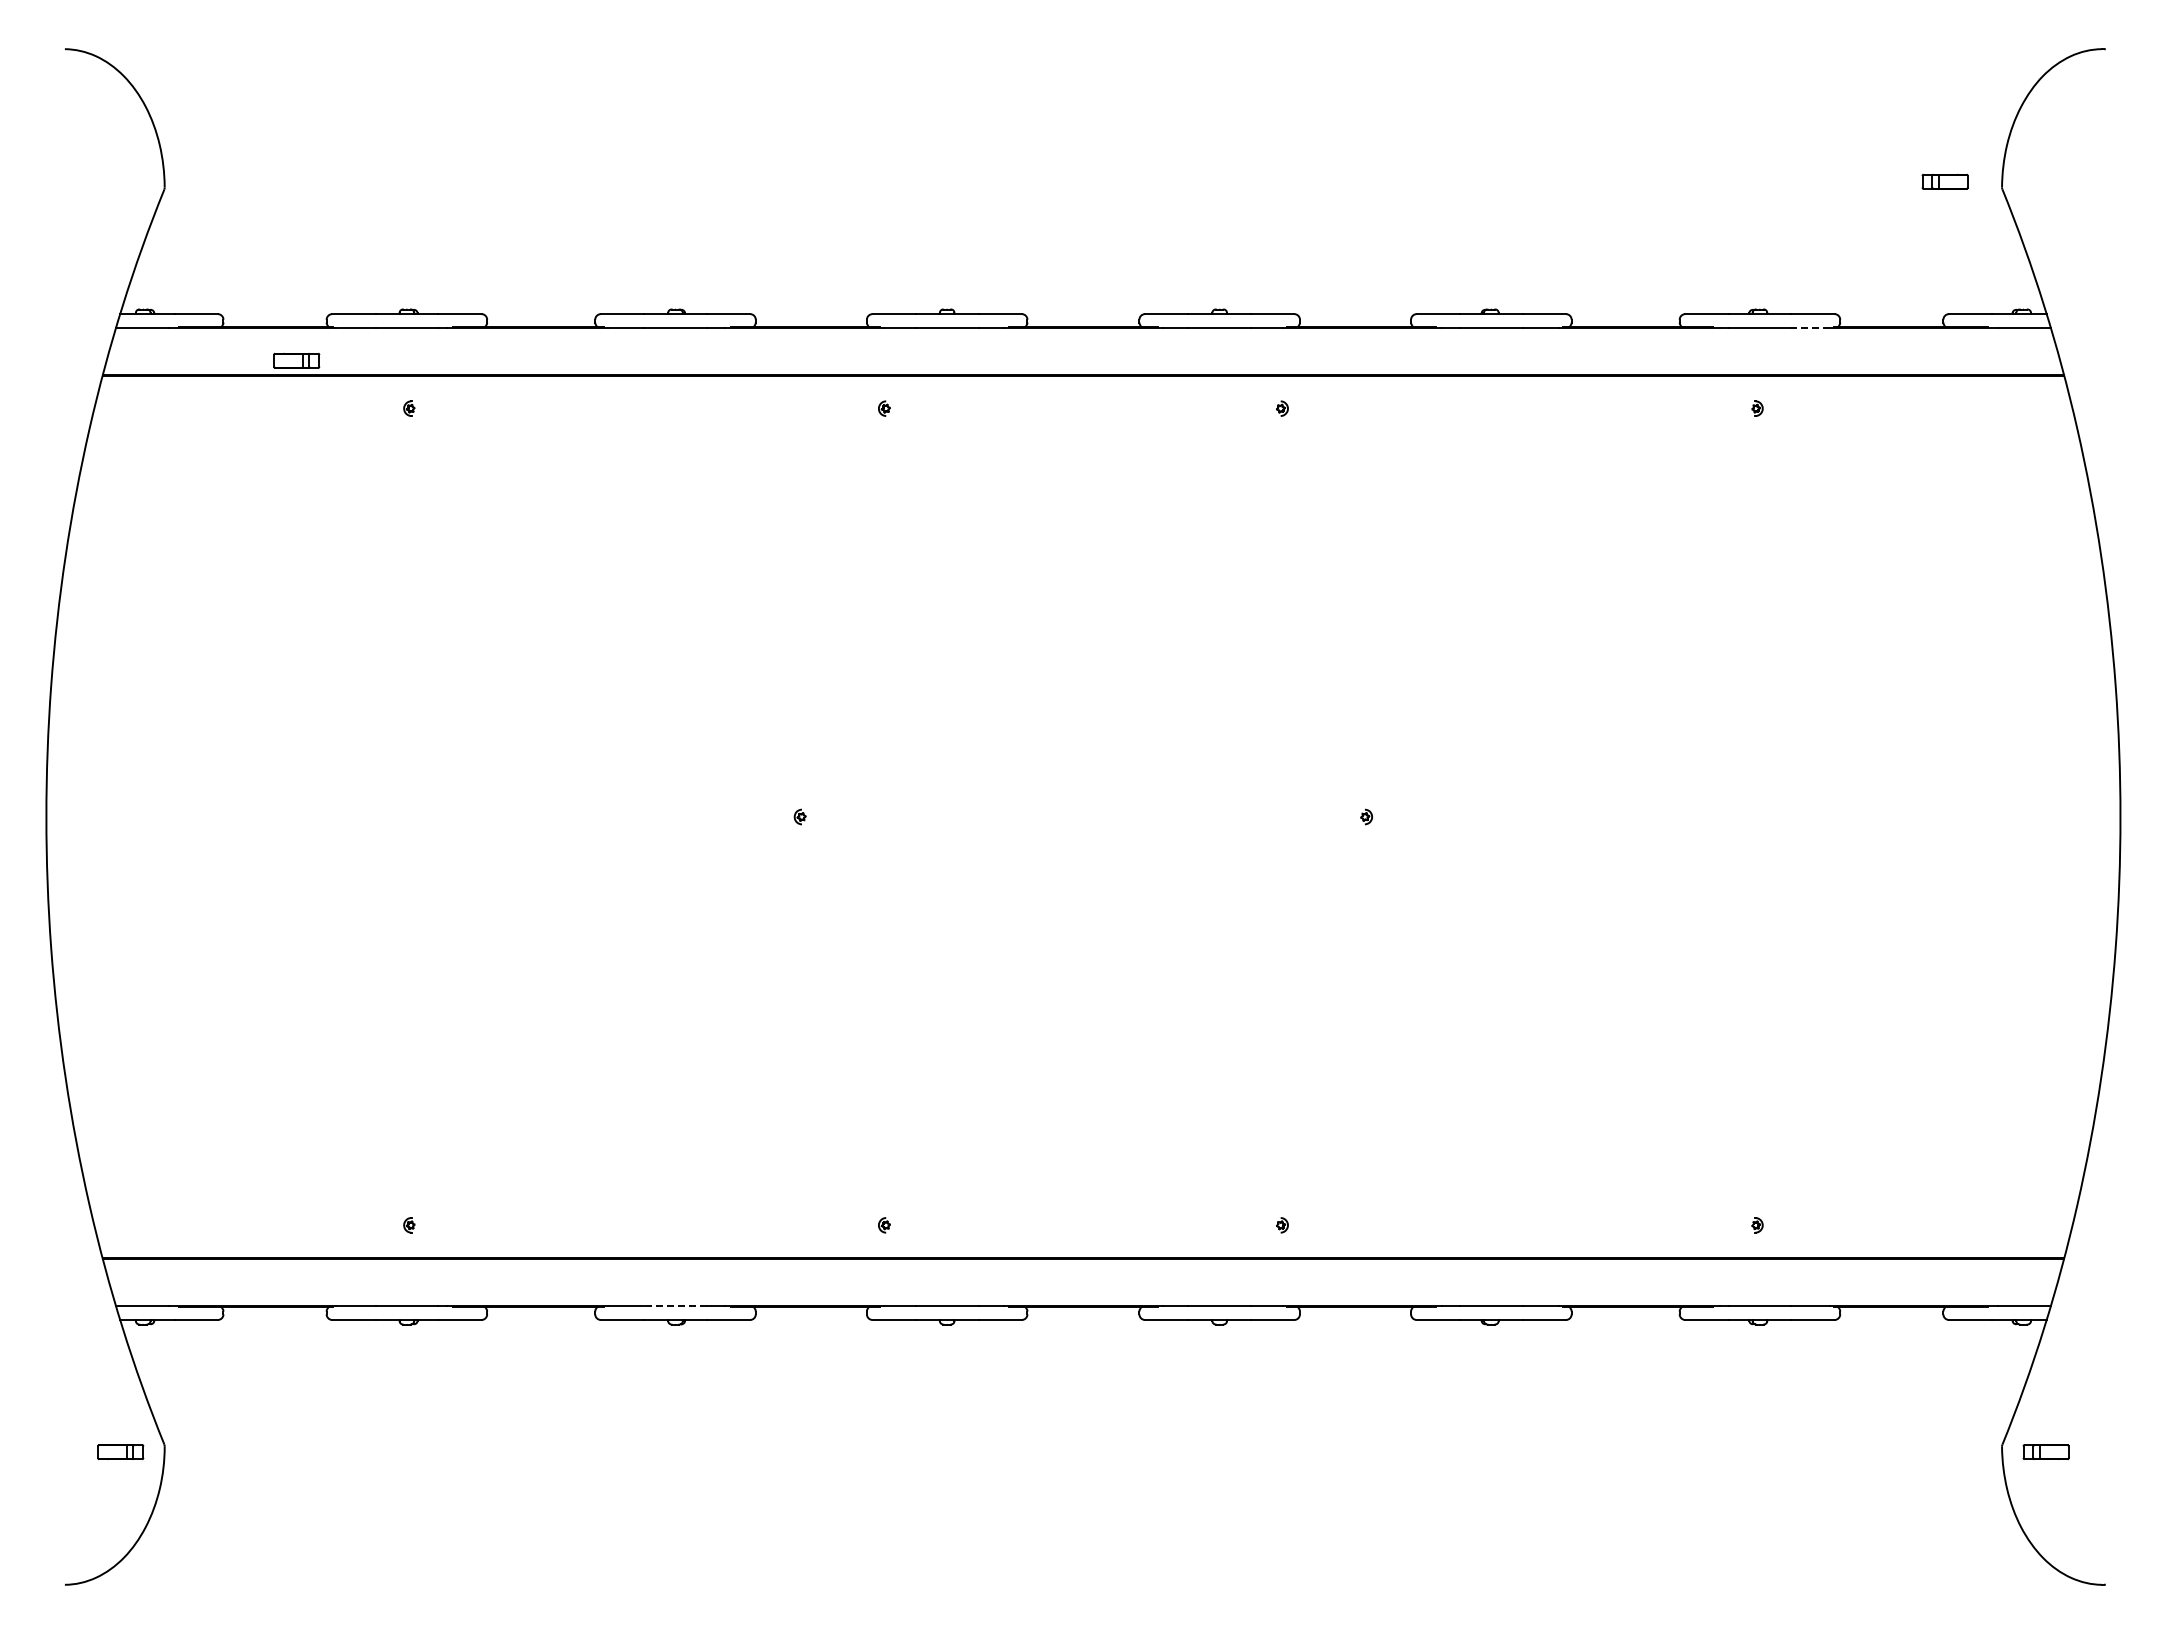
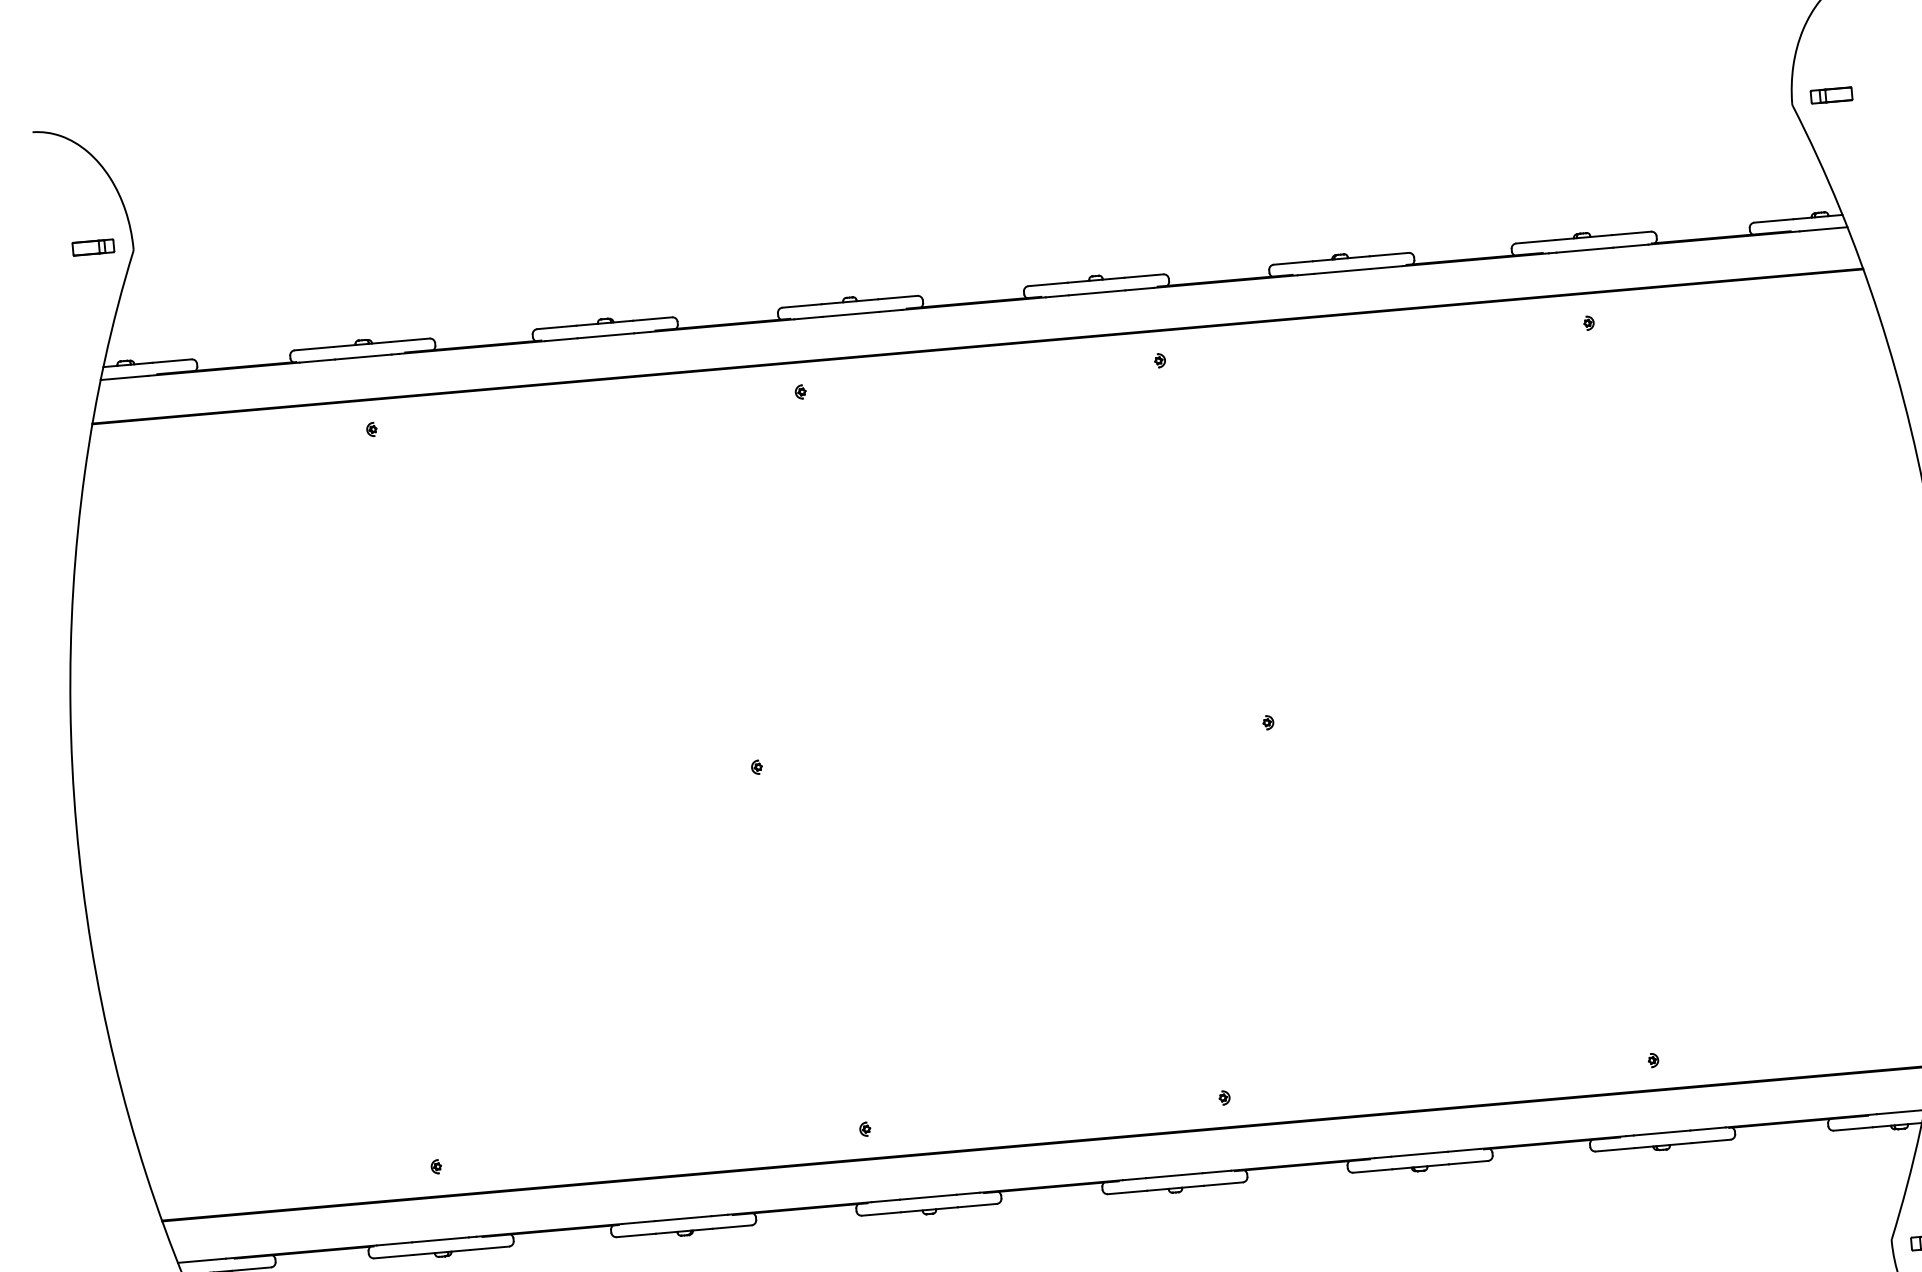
part: (1944, 181) -> (1831, 95), moved
line: (1810, 328) -> (1630, 246), dashed -> solid
part: (296, 360) -> (93, 247), moved
line: (675, 1306) -> (683, 1219), dashed -> solid

